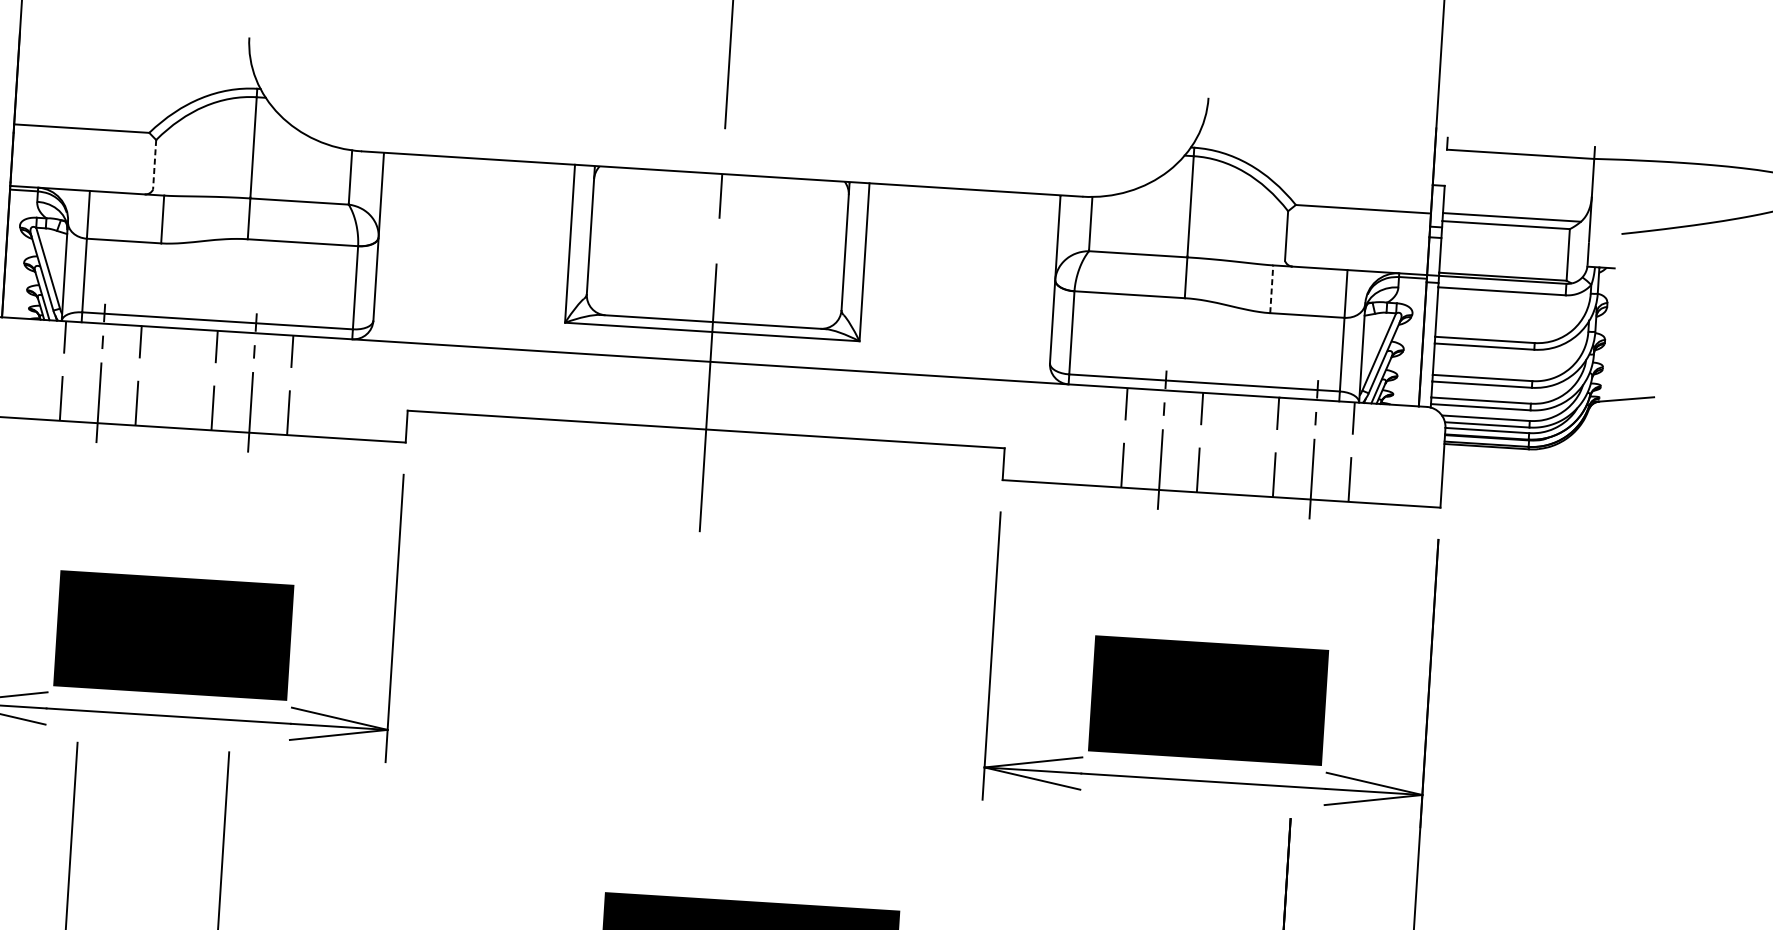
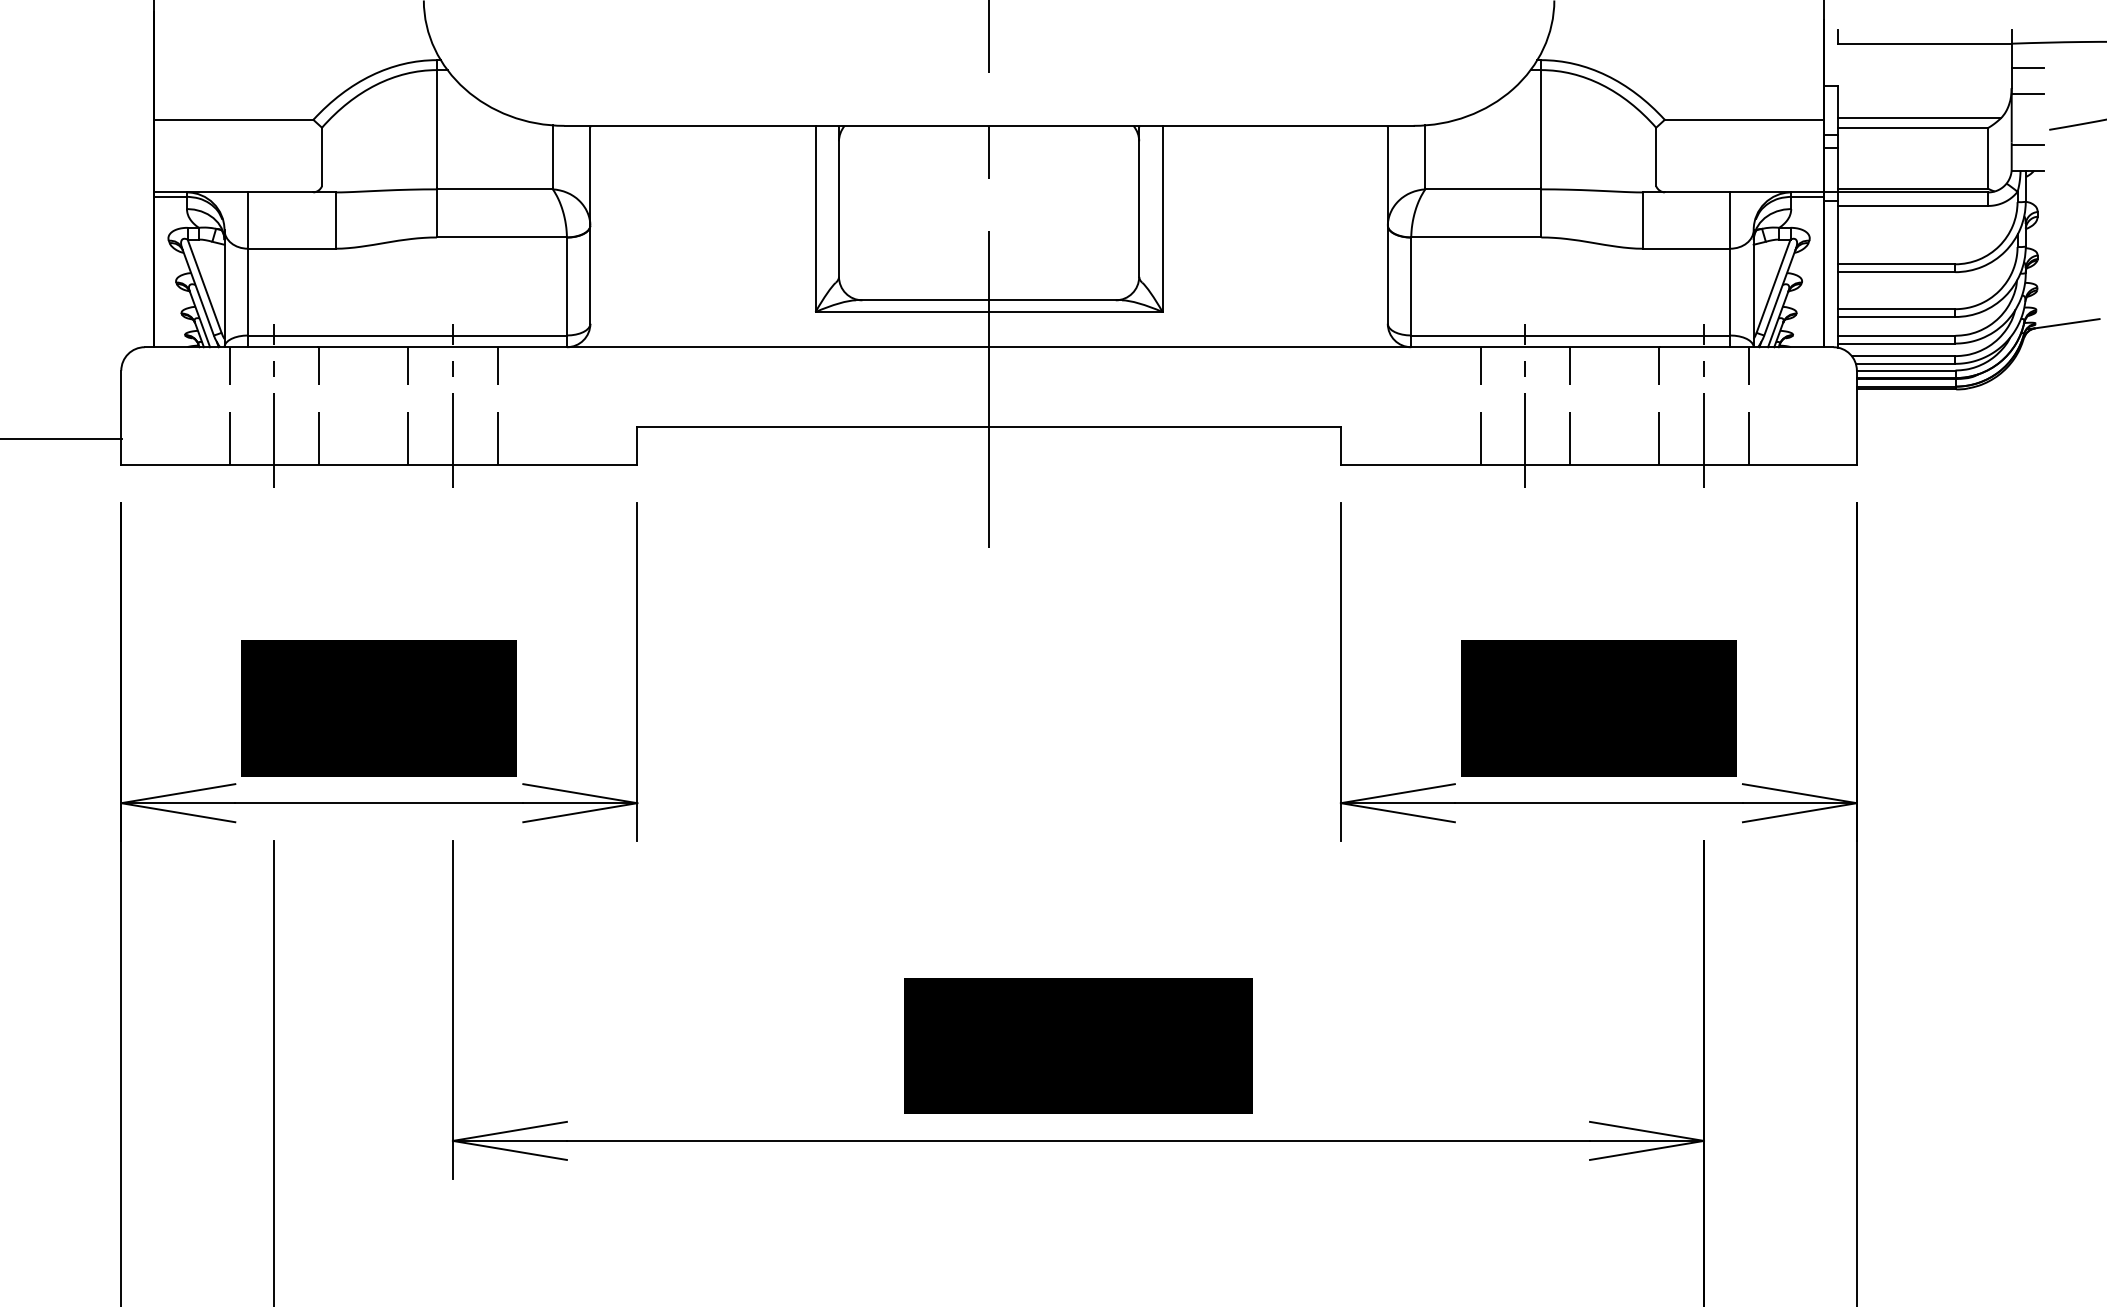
line: (155, 165) -> (322, 157), dashed -> solid
line: (1606, 179) -> (2027, 67), added
line: (1604, 202) -> (2027, 93), added
line: (1602, 245) -> (2027, 144), added
line: (1271, 289) -> (1642, 220), dashed -> solid

